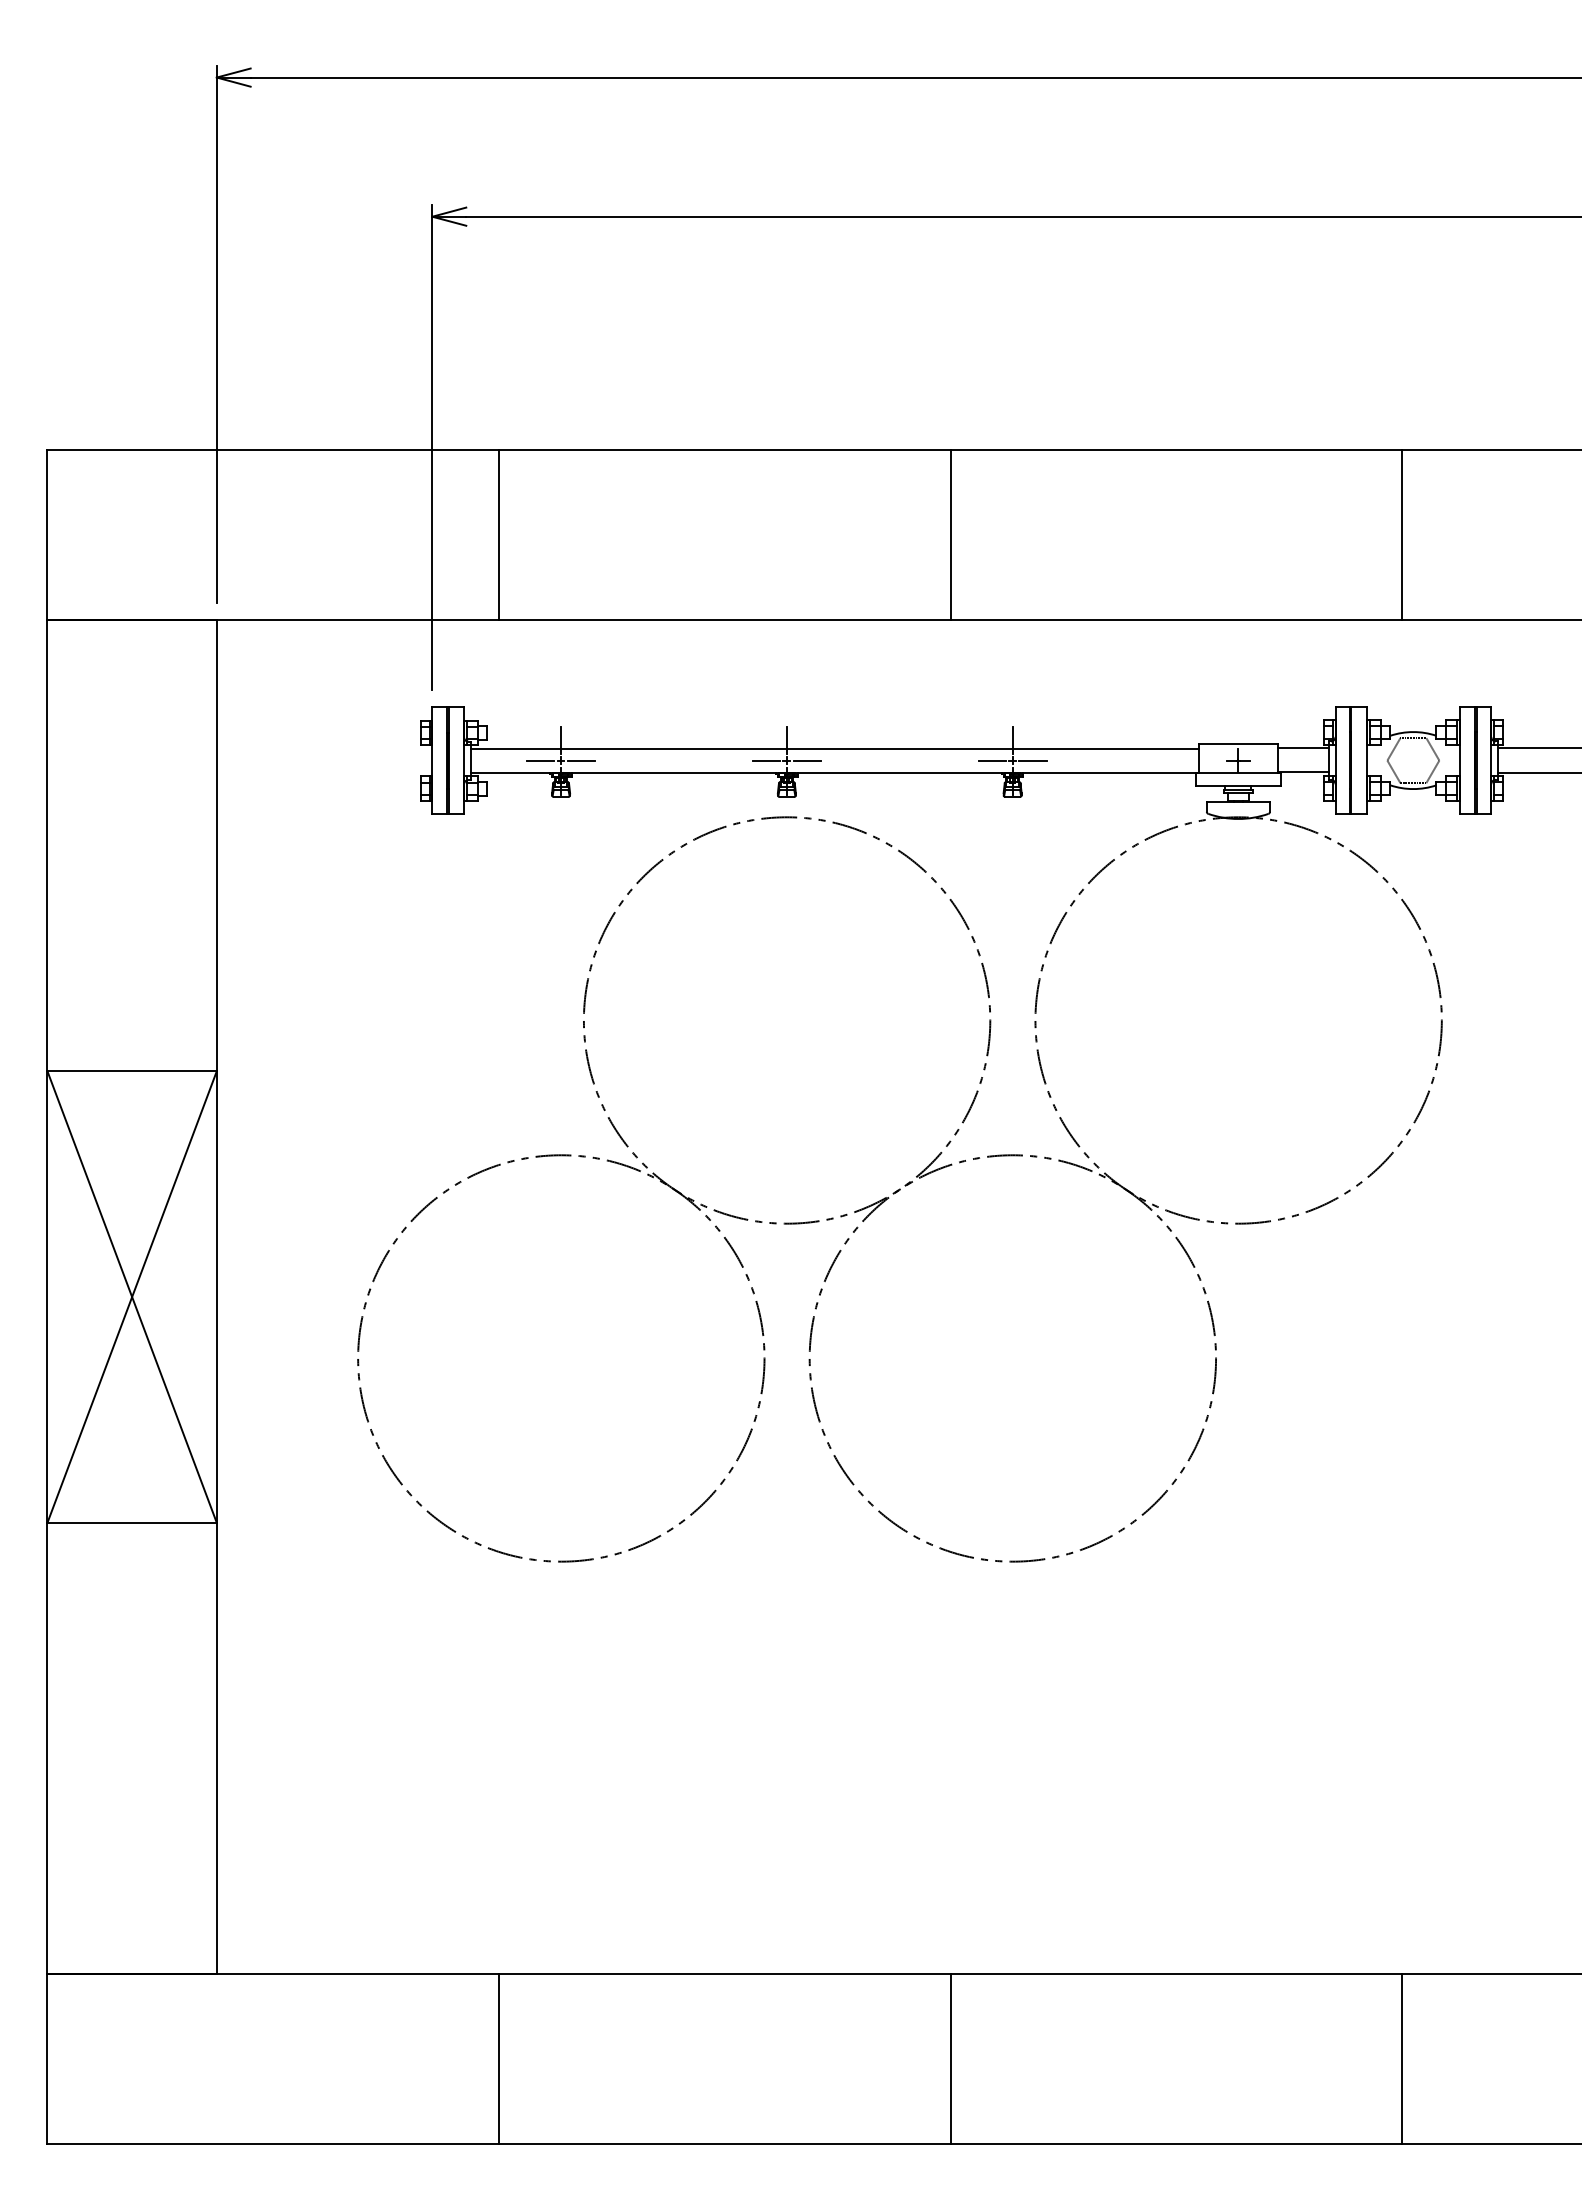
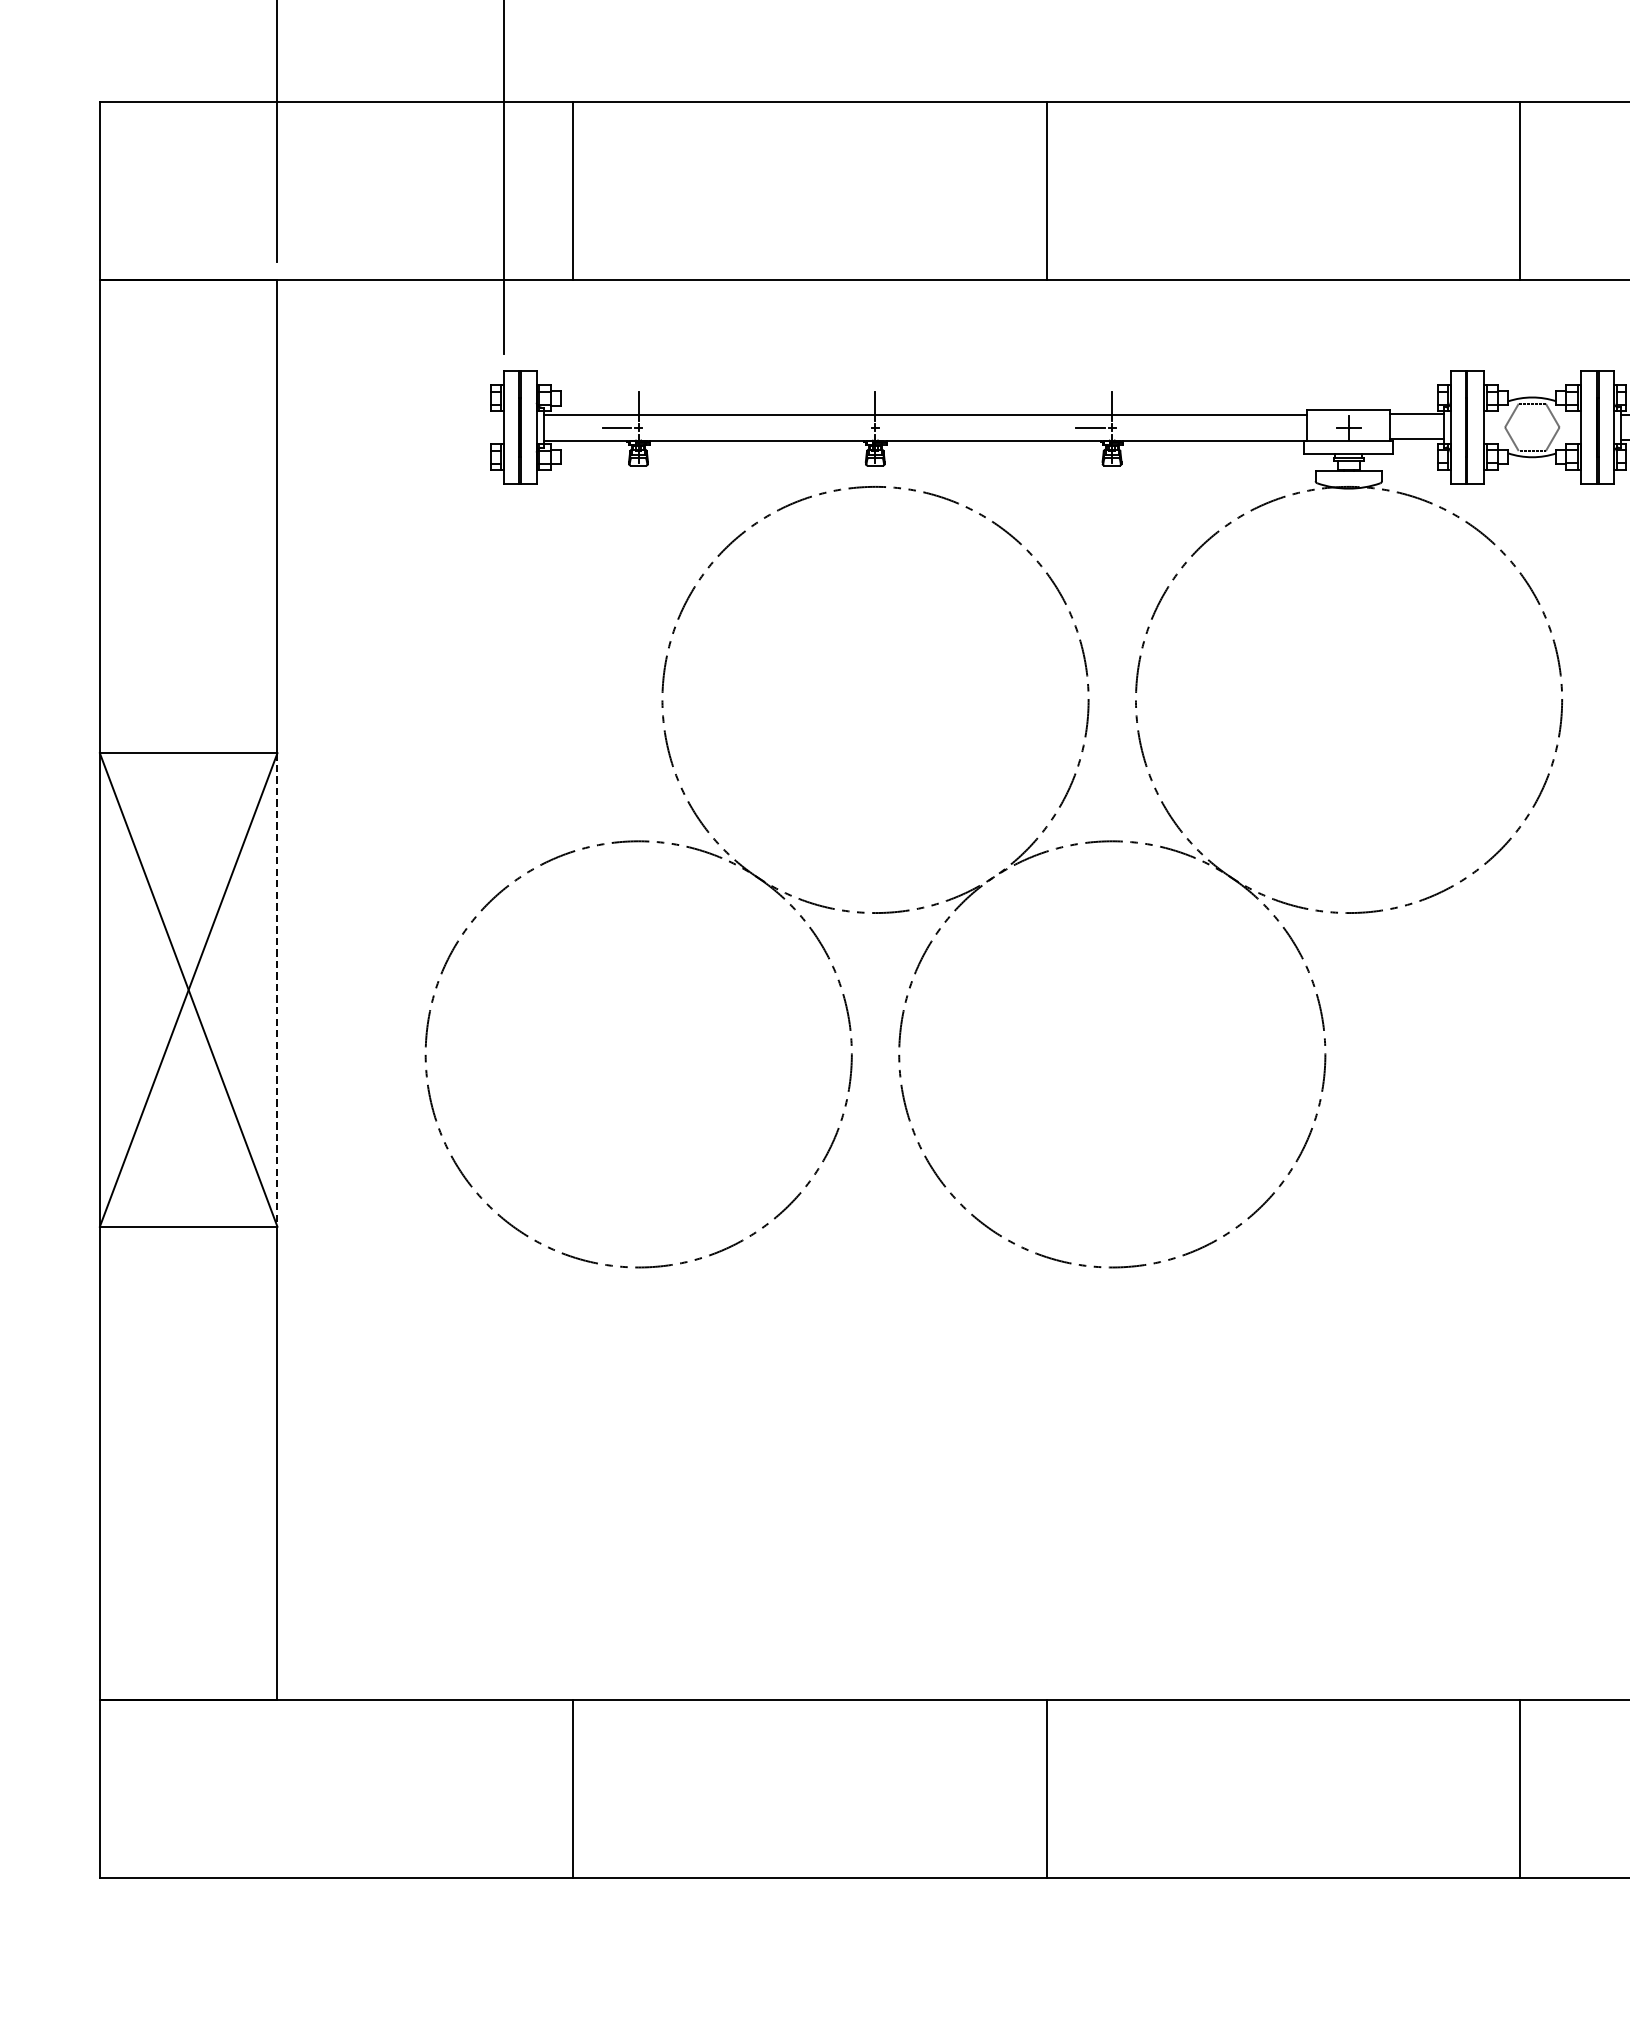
line: (581, 760) -> (659, 427), removed
line: (766, 760) -> (853, 427), removed
line: (806, 760) -> (895, 427), removed
line: (1032, 760) -> (1132, 427), removed
line: (216, 1297) -> (277, 990), solid -> dashed

